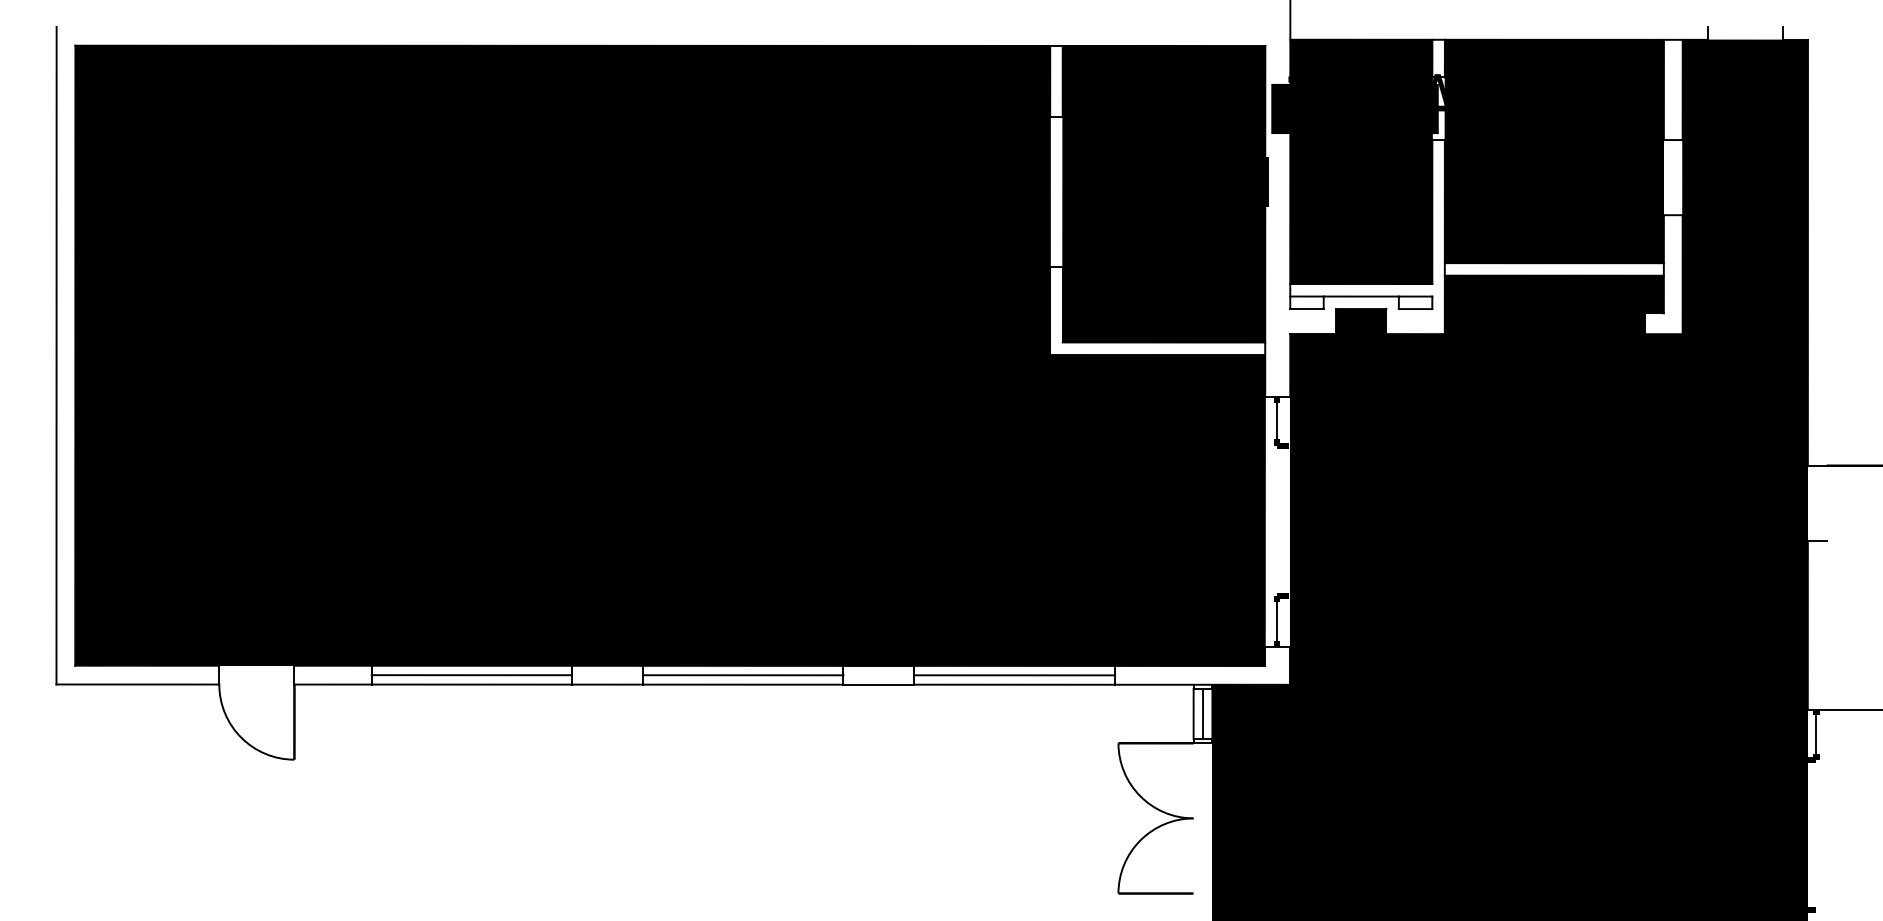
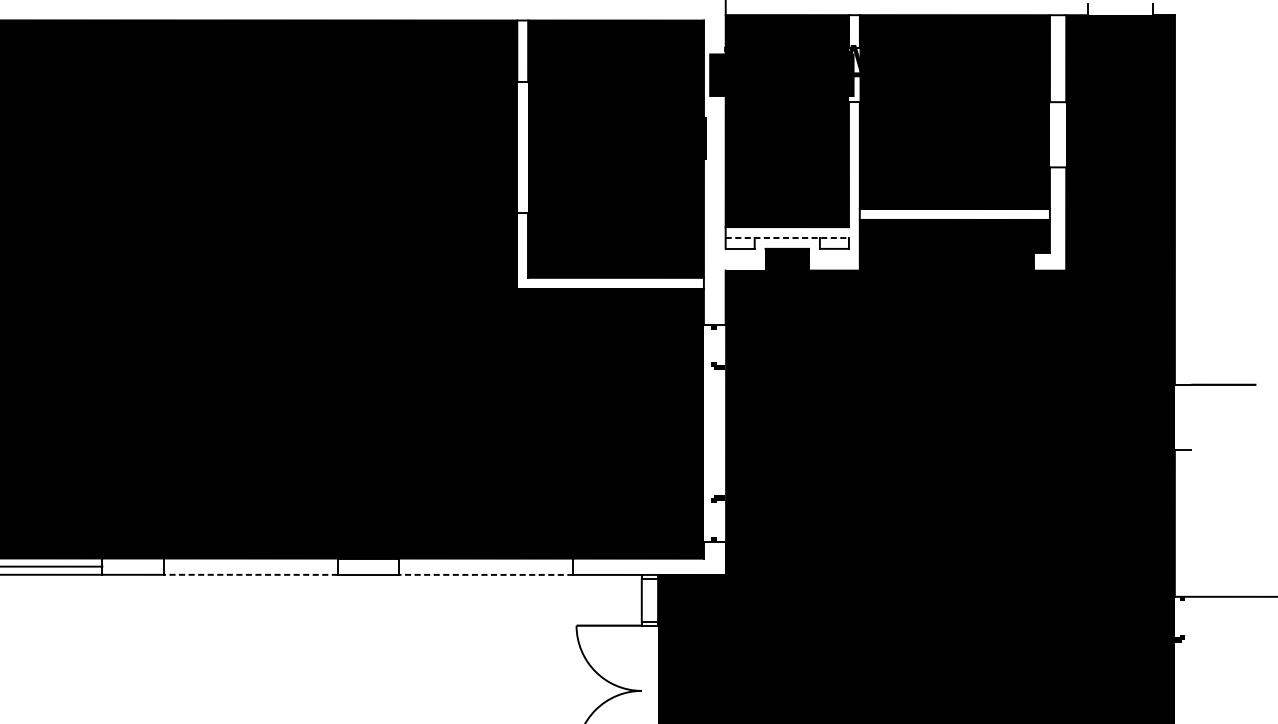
line: (1361, 296) -> (787, 237), solid -> dashed
line: (1276, 420) -> (713, 345), removed
line: (1276, 621) -> (713, 520), removed
line: (743, 675) -> (251, 566), removed
line: (1014, 675) -> (486, 566), removed
line: (742, 684) -> (250, 574), solid -> dashed
line: (1014, 684) -> (486, 574), solid -> dashed
line: (1203, 713) -> (650, 599), removed
line: (1816, 733) -> (1182, 617), removed

